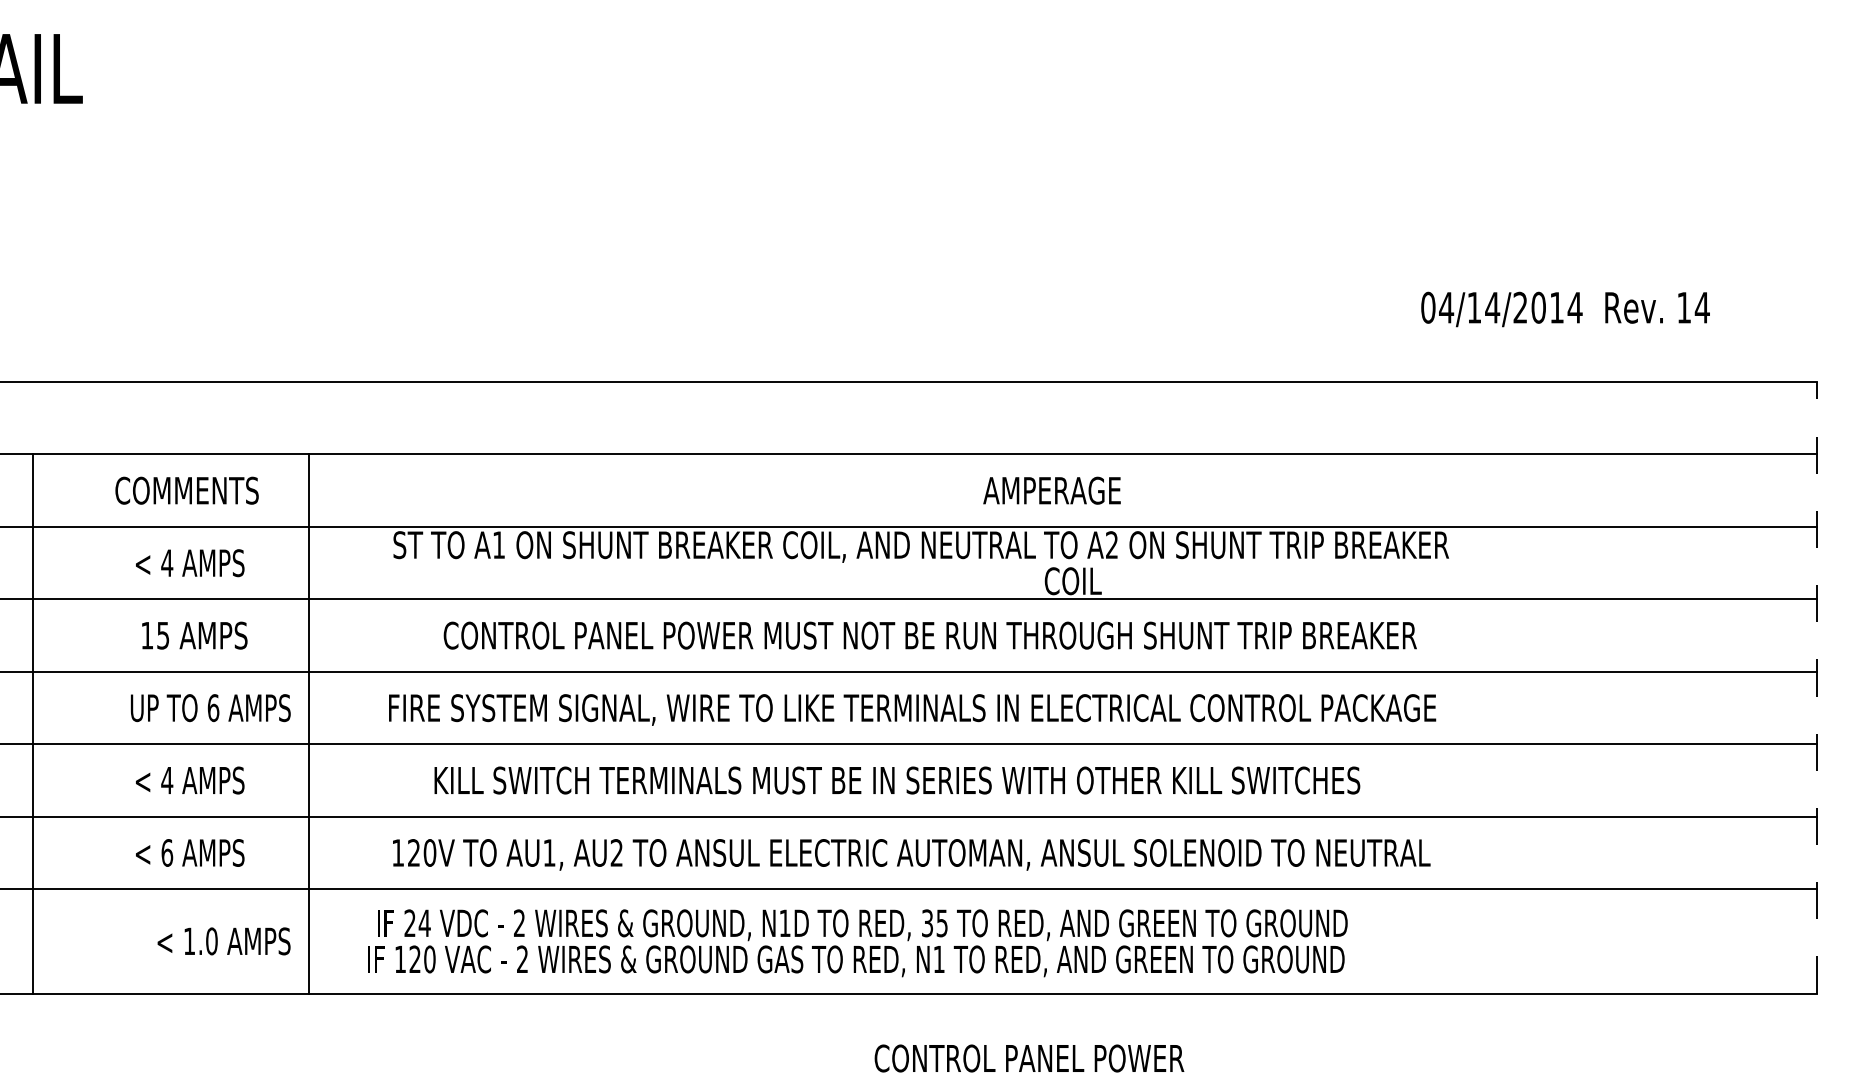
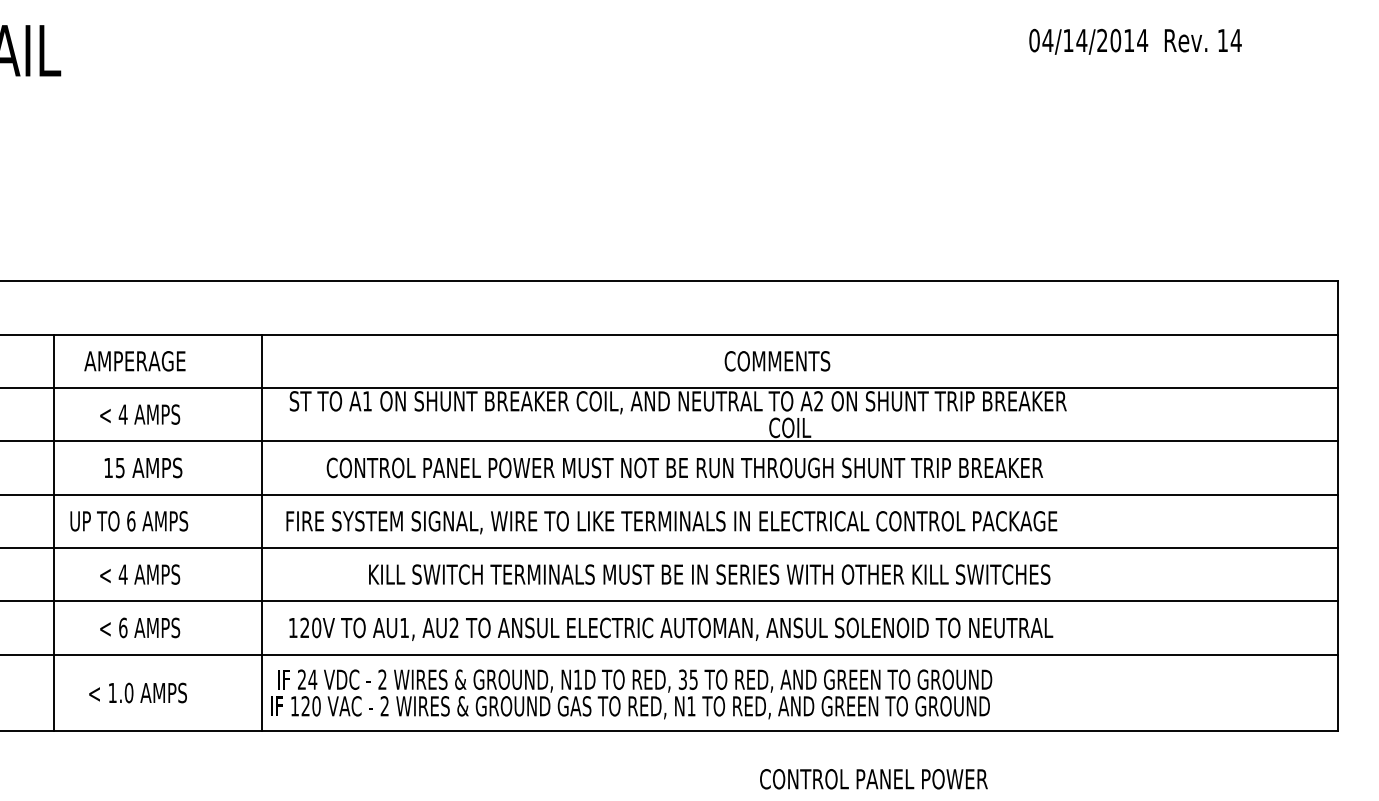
text: (1565, 308) -> (1135, 41), moved
text: (186, 491) -> (137, 361), COMMENTS -> AMPERAGE
text: (1056, 491) -> (777, 361), AMPERAGE -> COMMENTS
line: (1816, 686) -> (1337, 505), dashed -> solid
text: (211, 708) -> (129, 521), moved
line: (33, 723) -> (53, 532), moved
line: (308, 723) -> (261, 532), moved
text: (897, 780) -> (709, 574), moved
text: (223, 940) -> (137, 692), moved
text: (1028, 1058) -> (873, 779), moved

